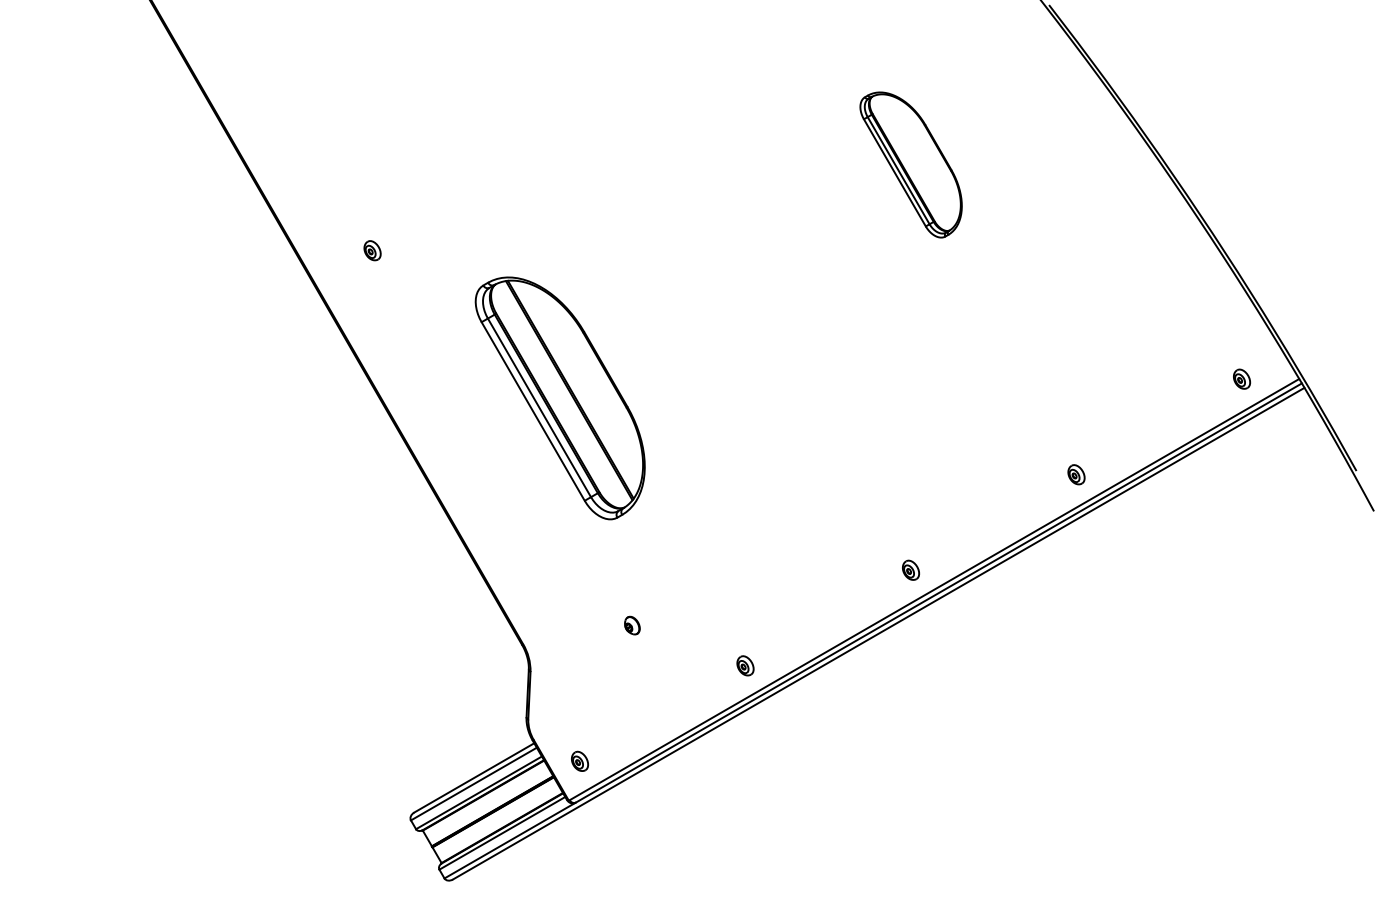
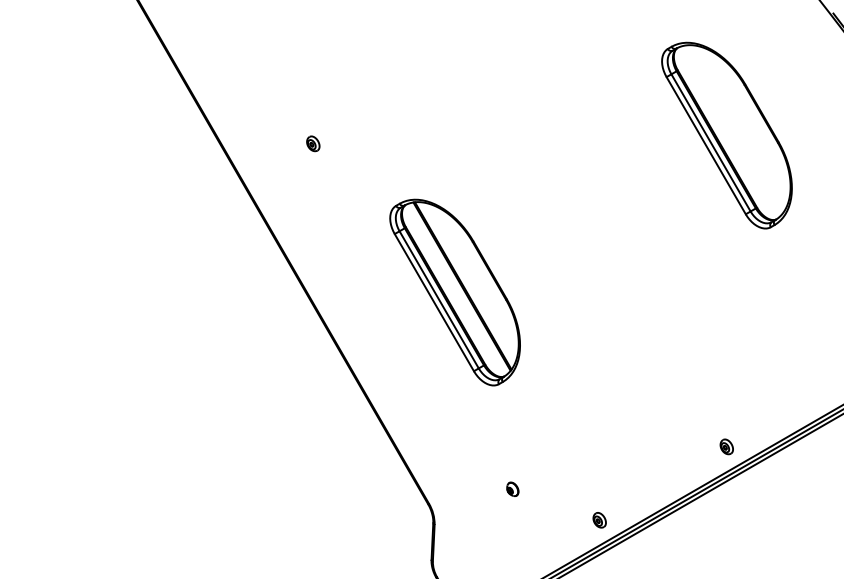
part: (910, 164) -> (726, 135), size x1.67
part: (372, 250) -> (313, 143), moved
part: (559, 398) -> (454, 292), moved

